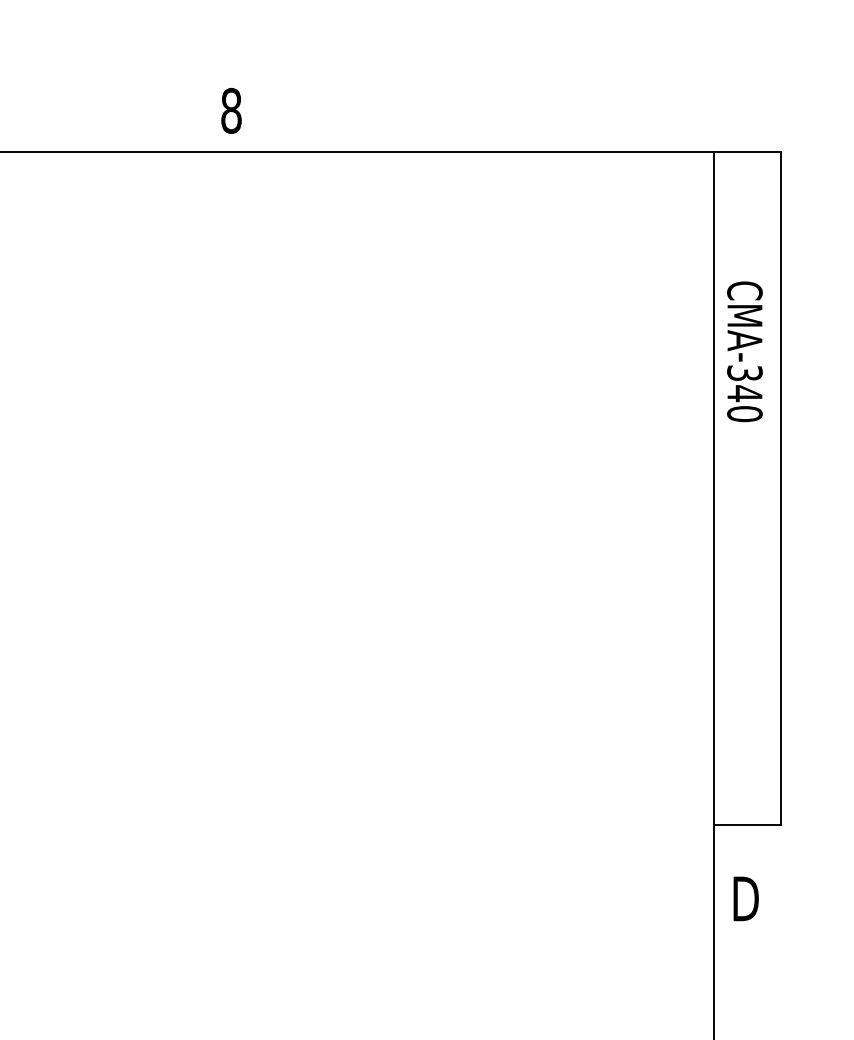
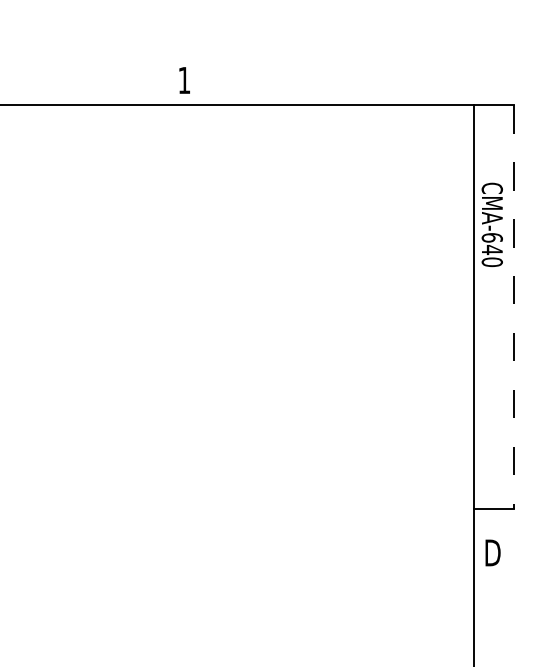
text: (231, 110) -> (184, 80), 8 -> 1
text: (745, 372) -> (492, 237), CMA-340 -> CMA-640
line: (780, 487) -> (513, 306), solid -> dashed

